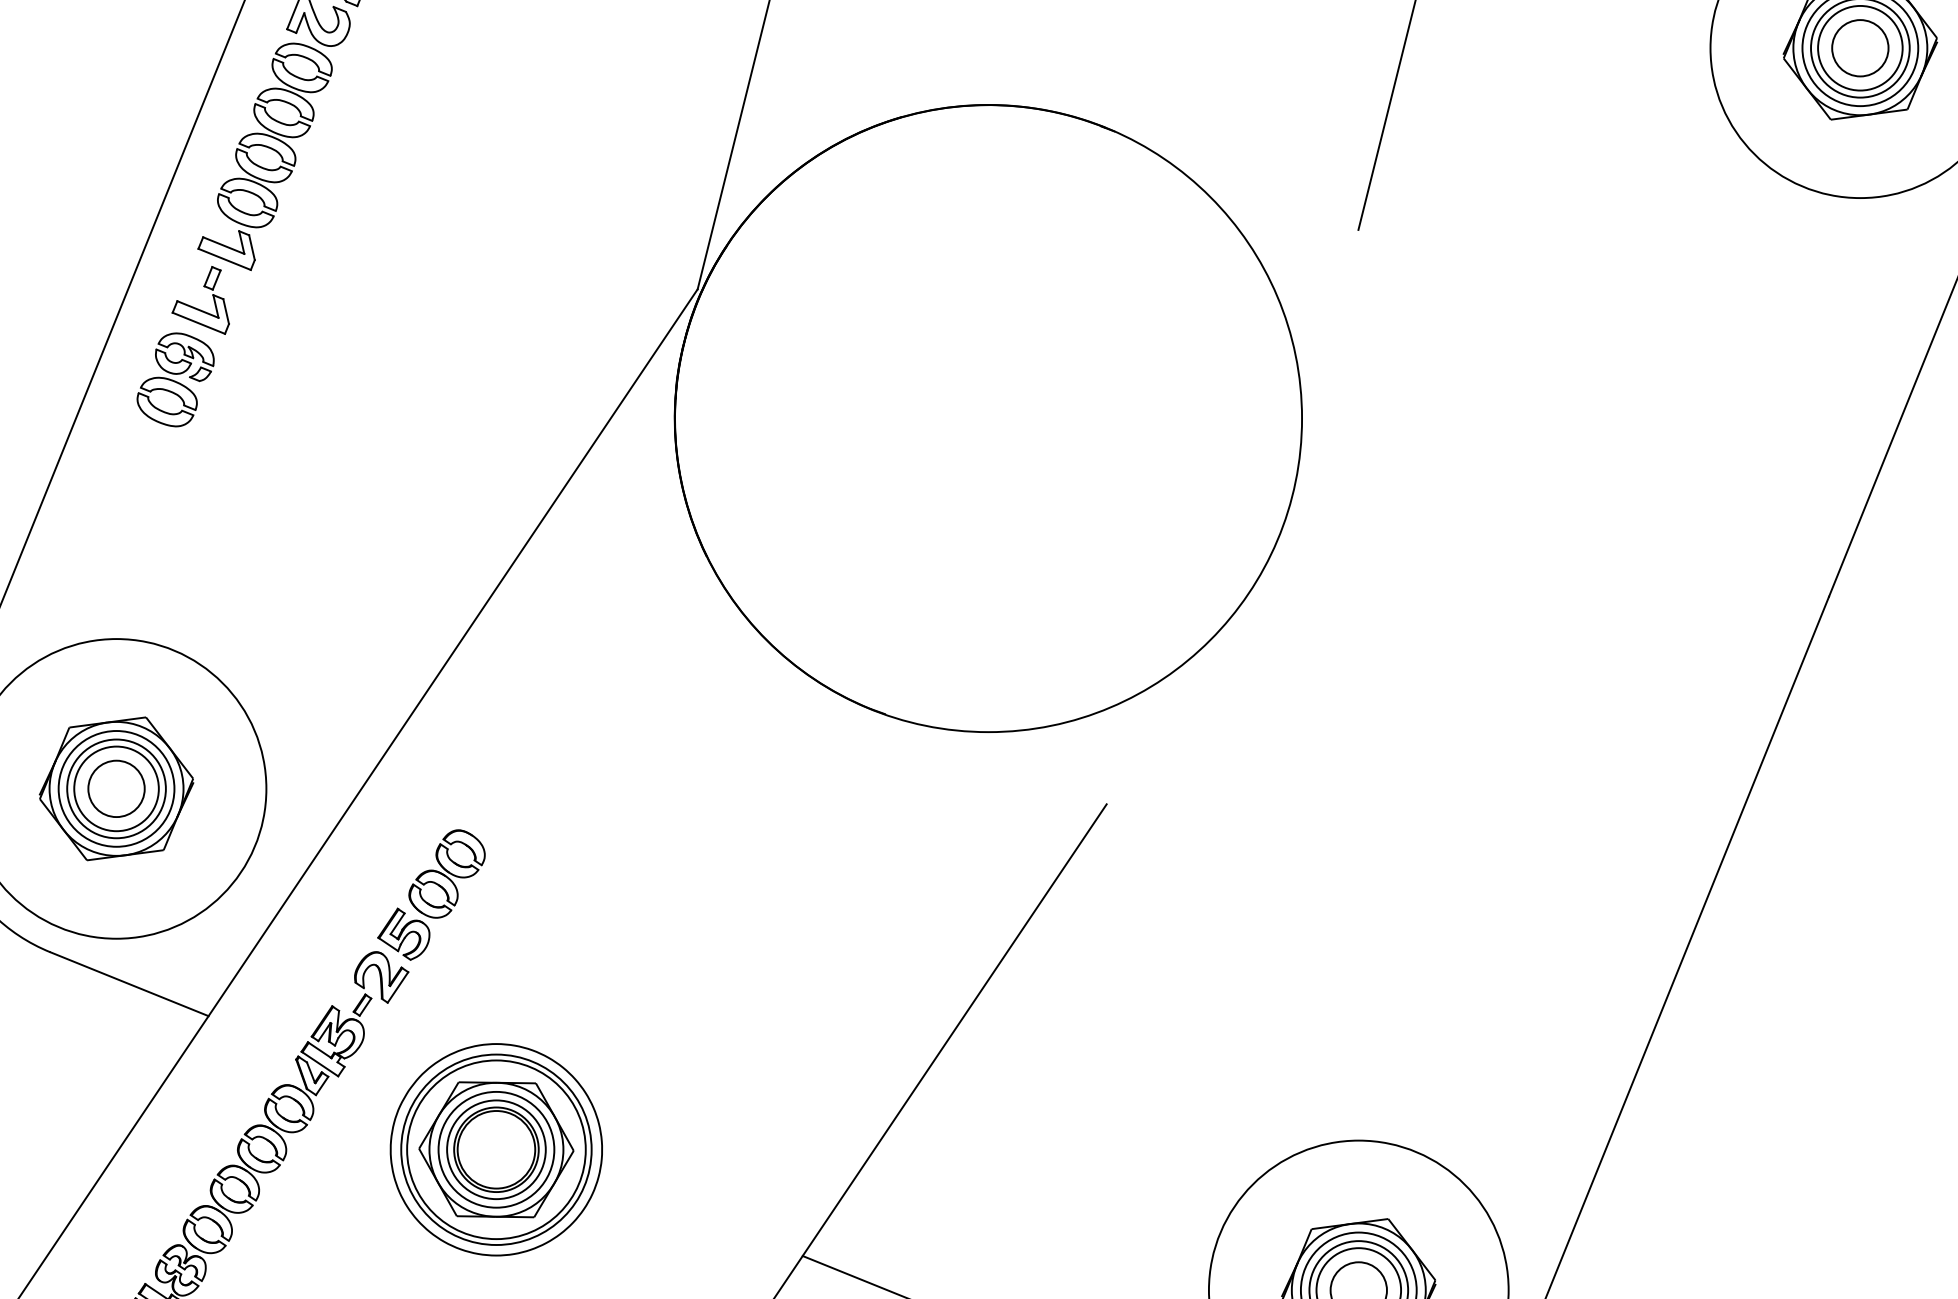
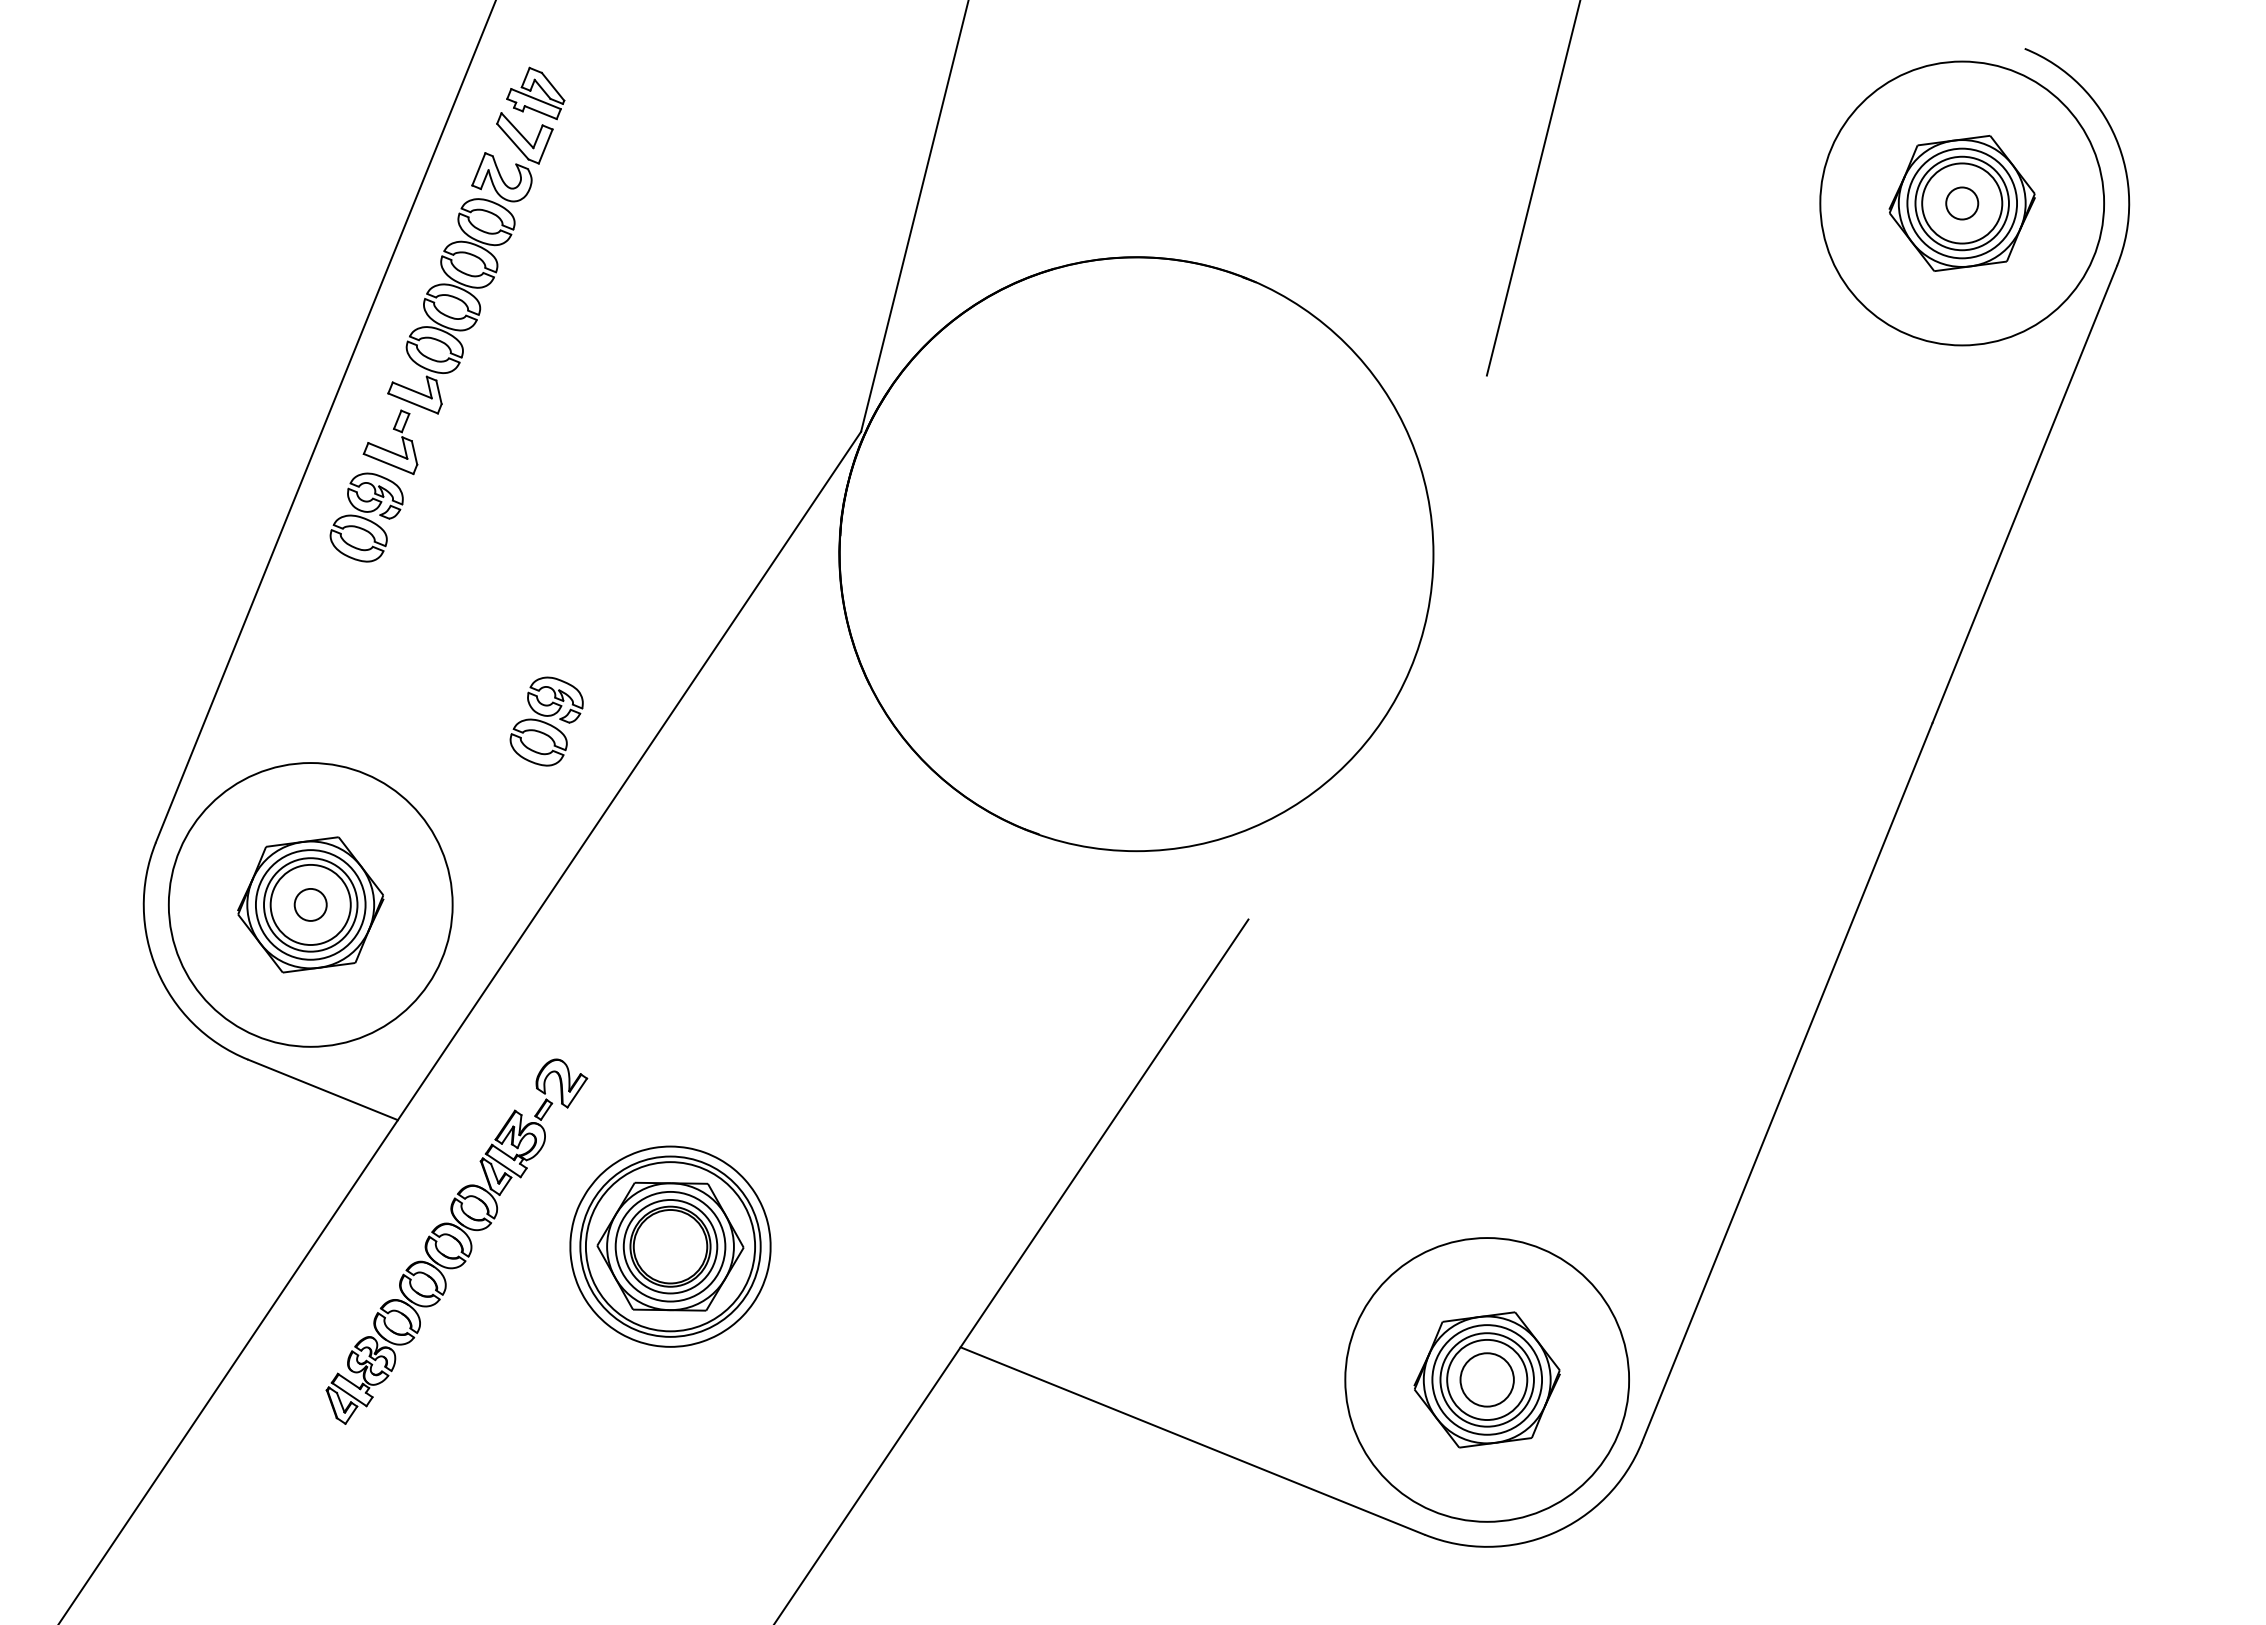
circle: (1859, 48) -> (1961, 203), size x0.6
part: (365, 595) -> (546, 721), added
circle: (116, 788) -> (310, 904), size x0.6
part: (425, 900) -> (603, 1010), removed

